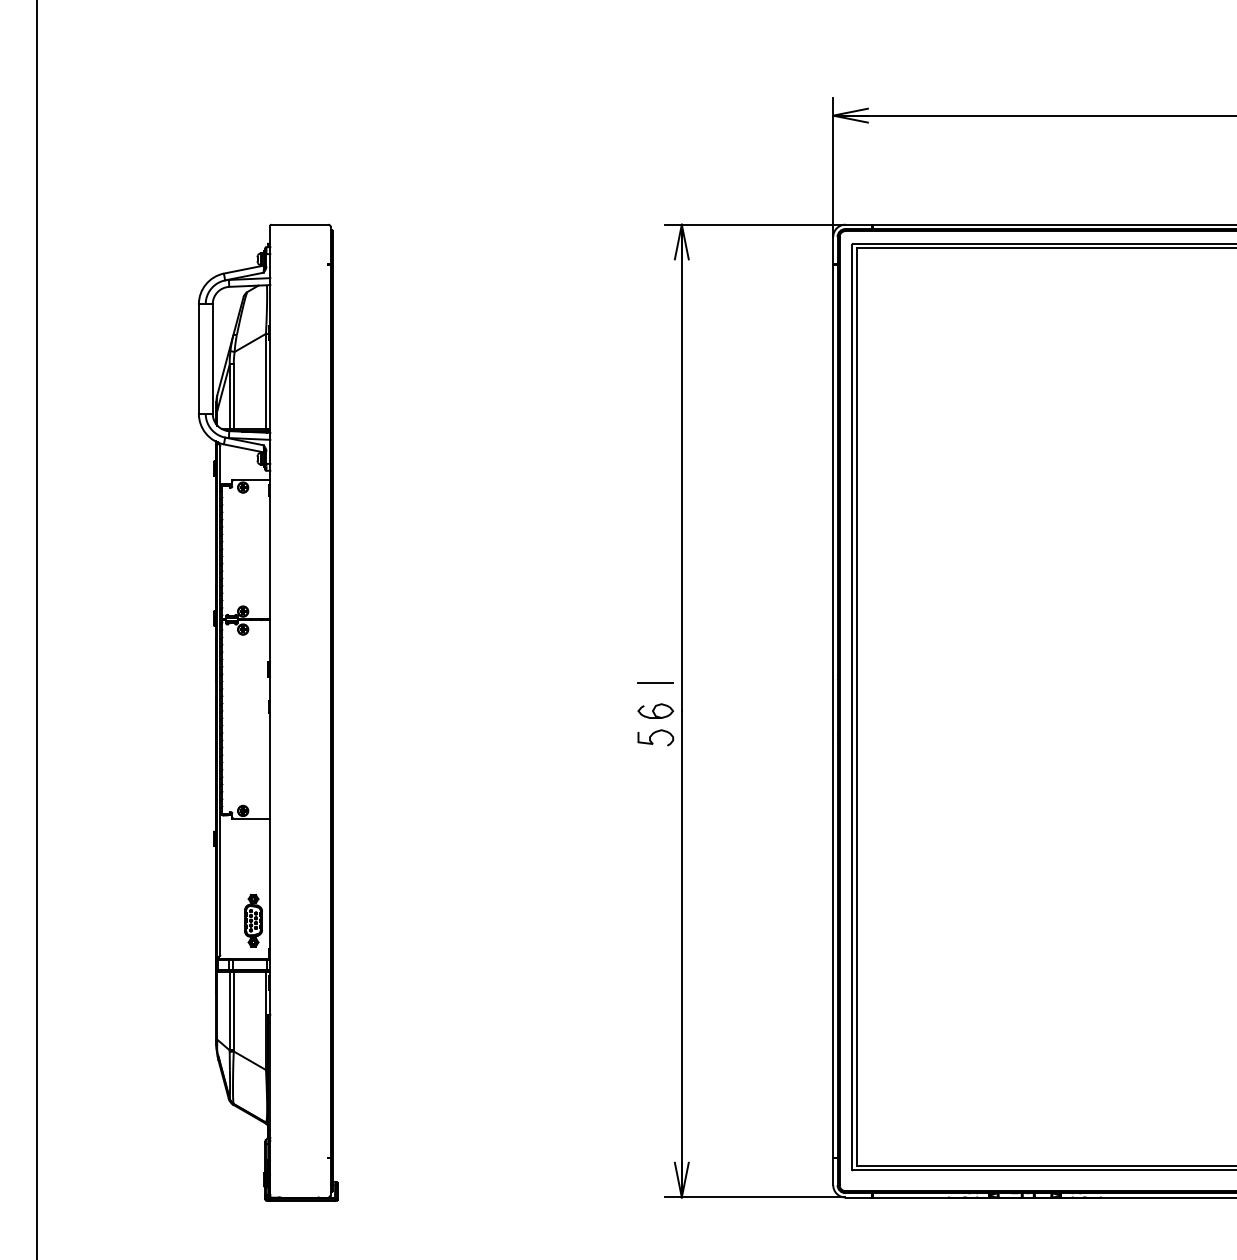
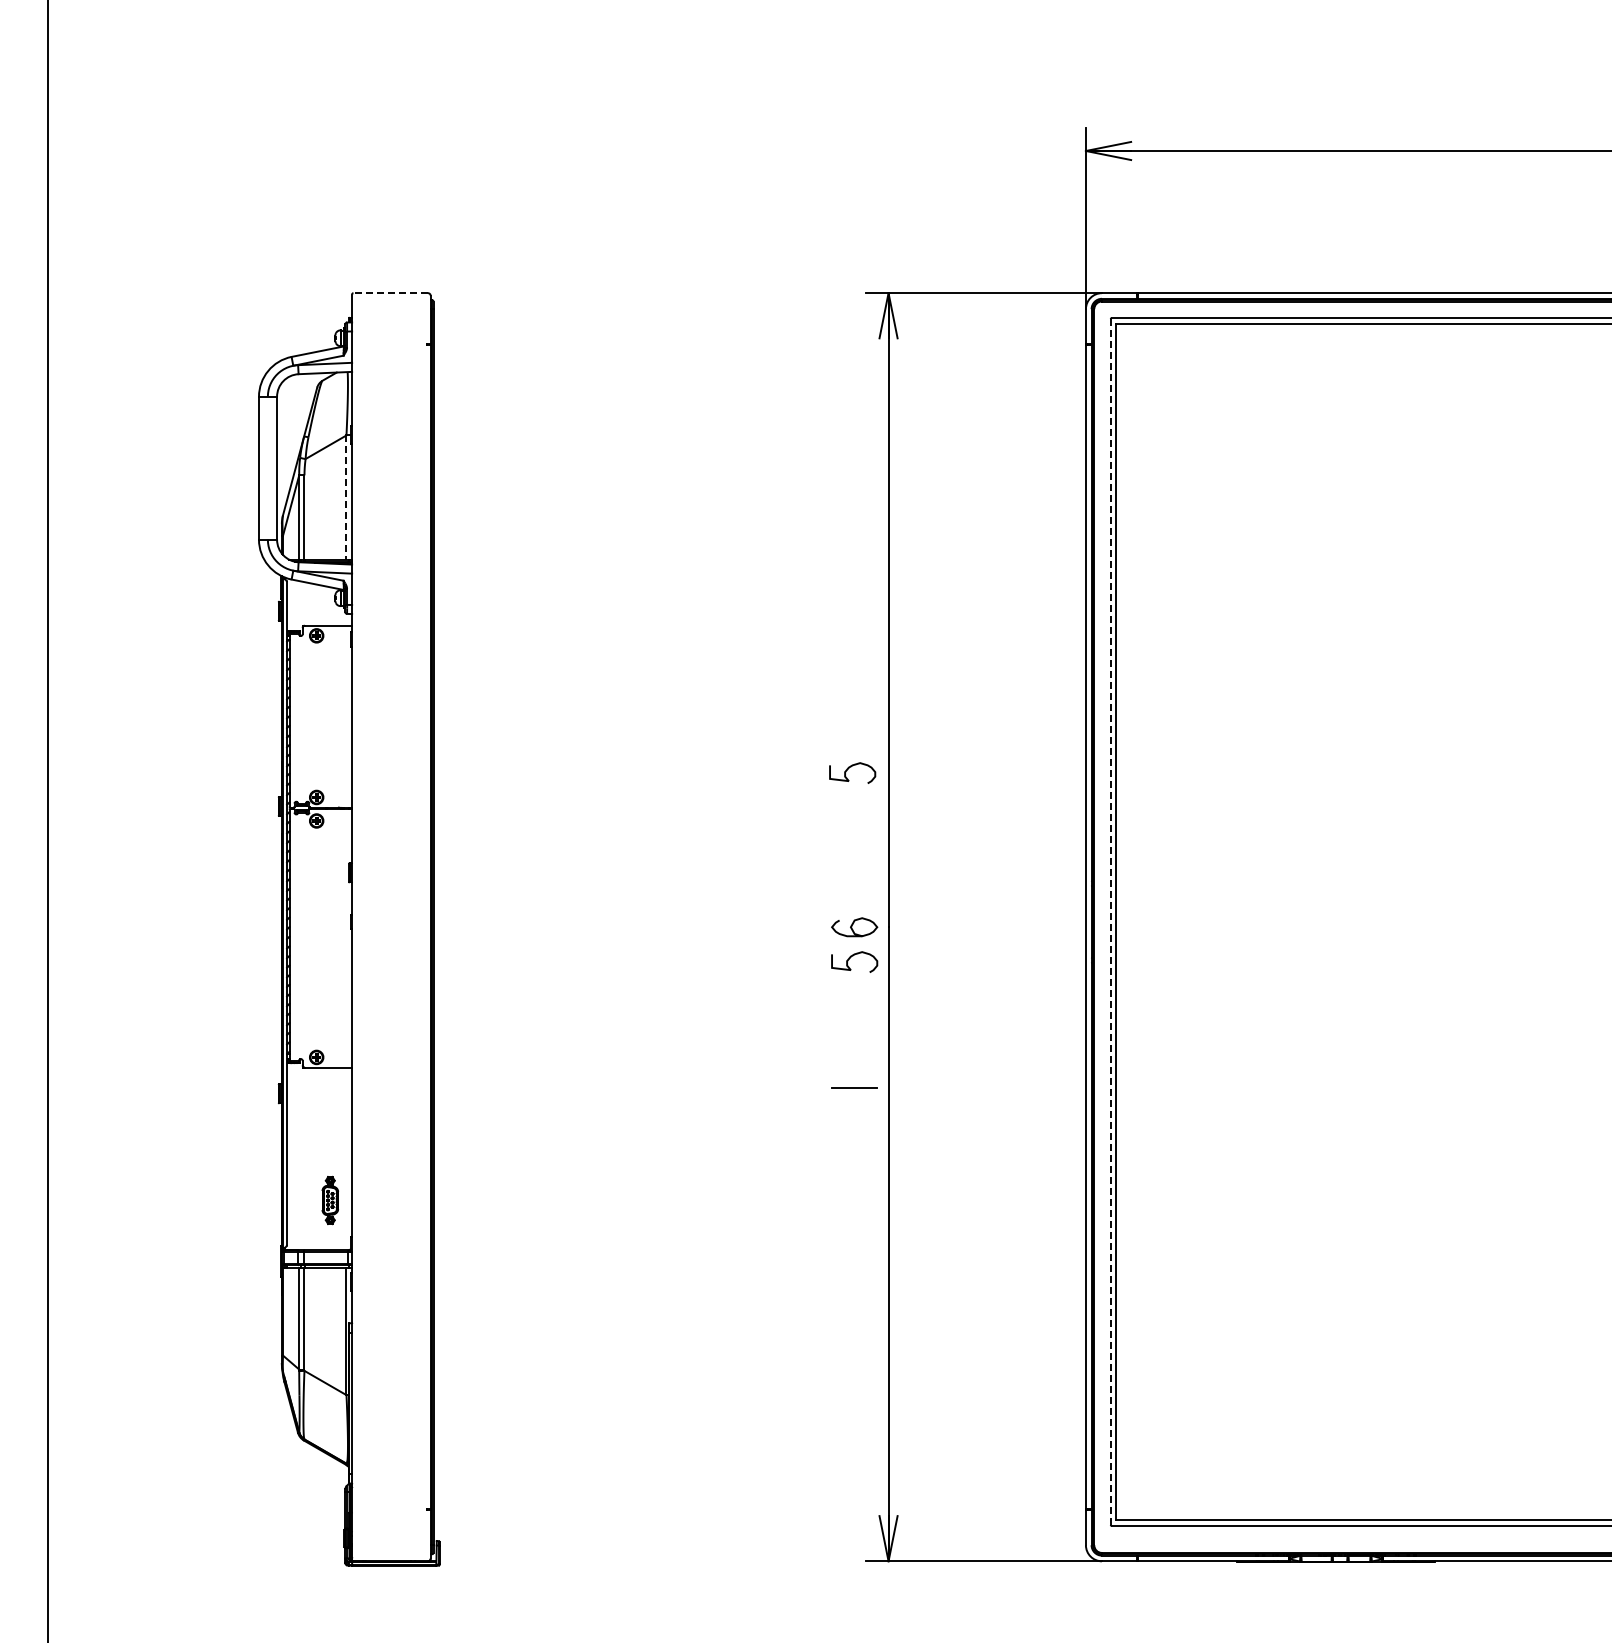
line: (299, 224) -> (390, 293), solid -> dashed
line: (266, 382) -> (346, 498), solid -> dashed
curve: (651, 589) -> (849, 768), added
line: (655, 682) -> (854, 1087), moved
line: (852, 707) -> (1110, 922), solid -> dashed
part: (253, 920) -> (330, 1200), size x0.7

